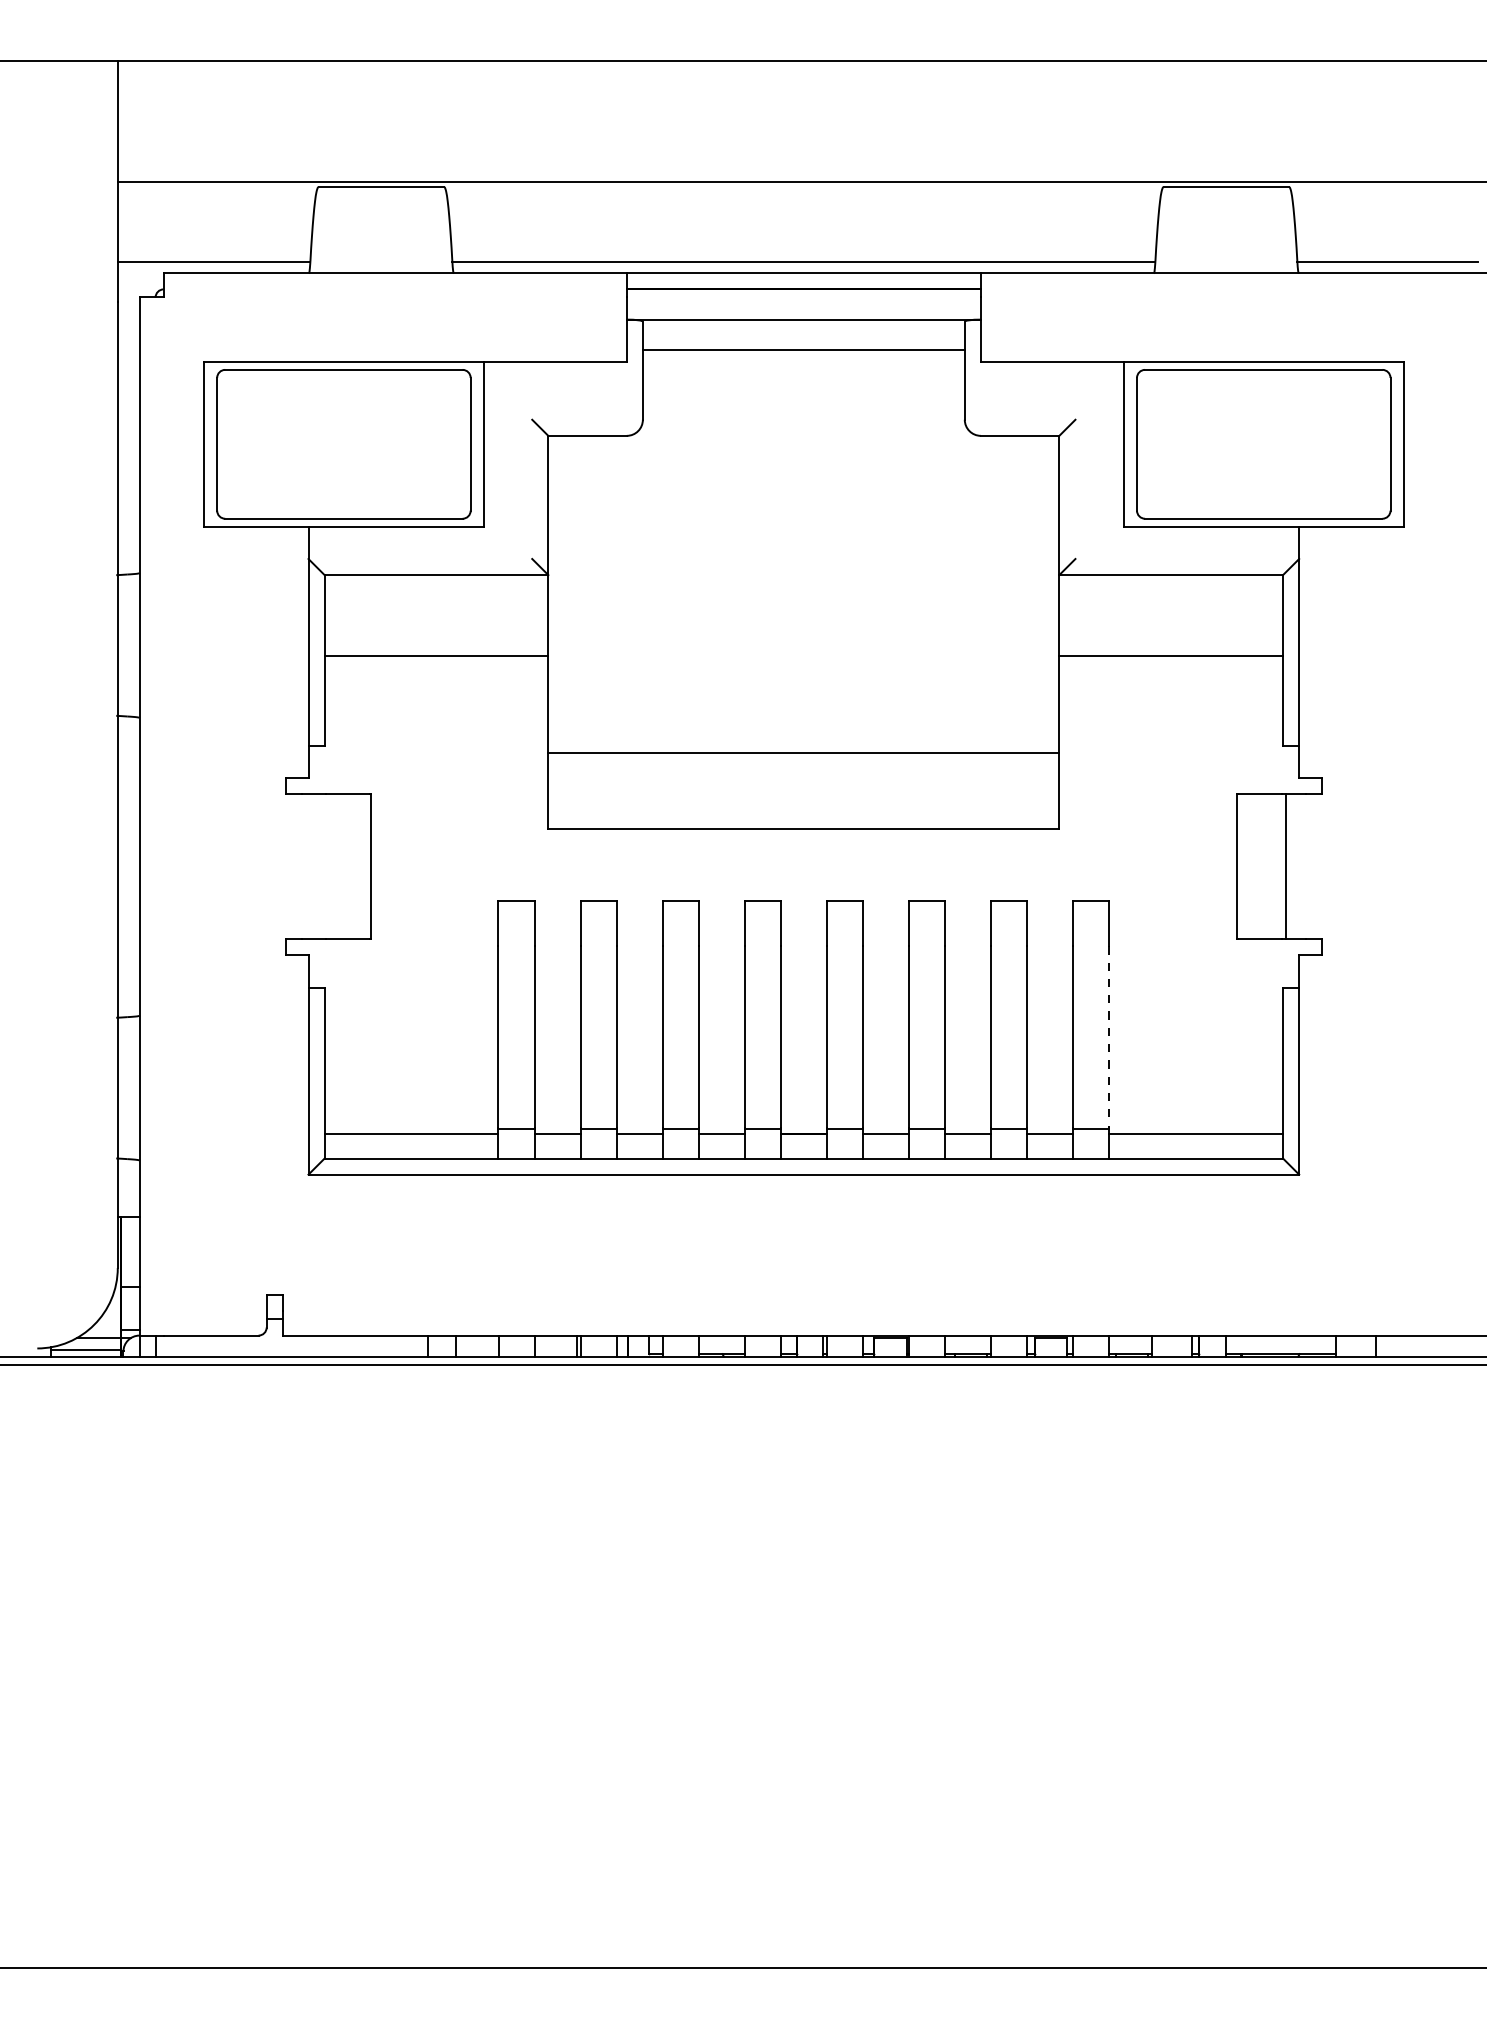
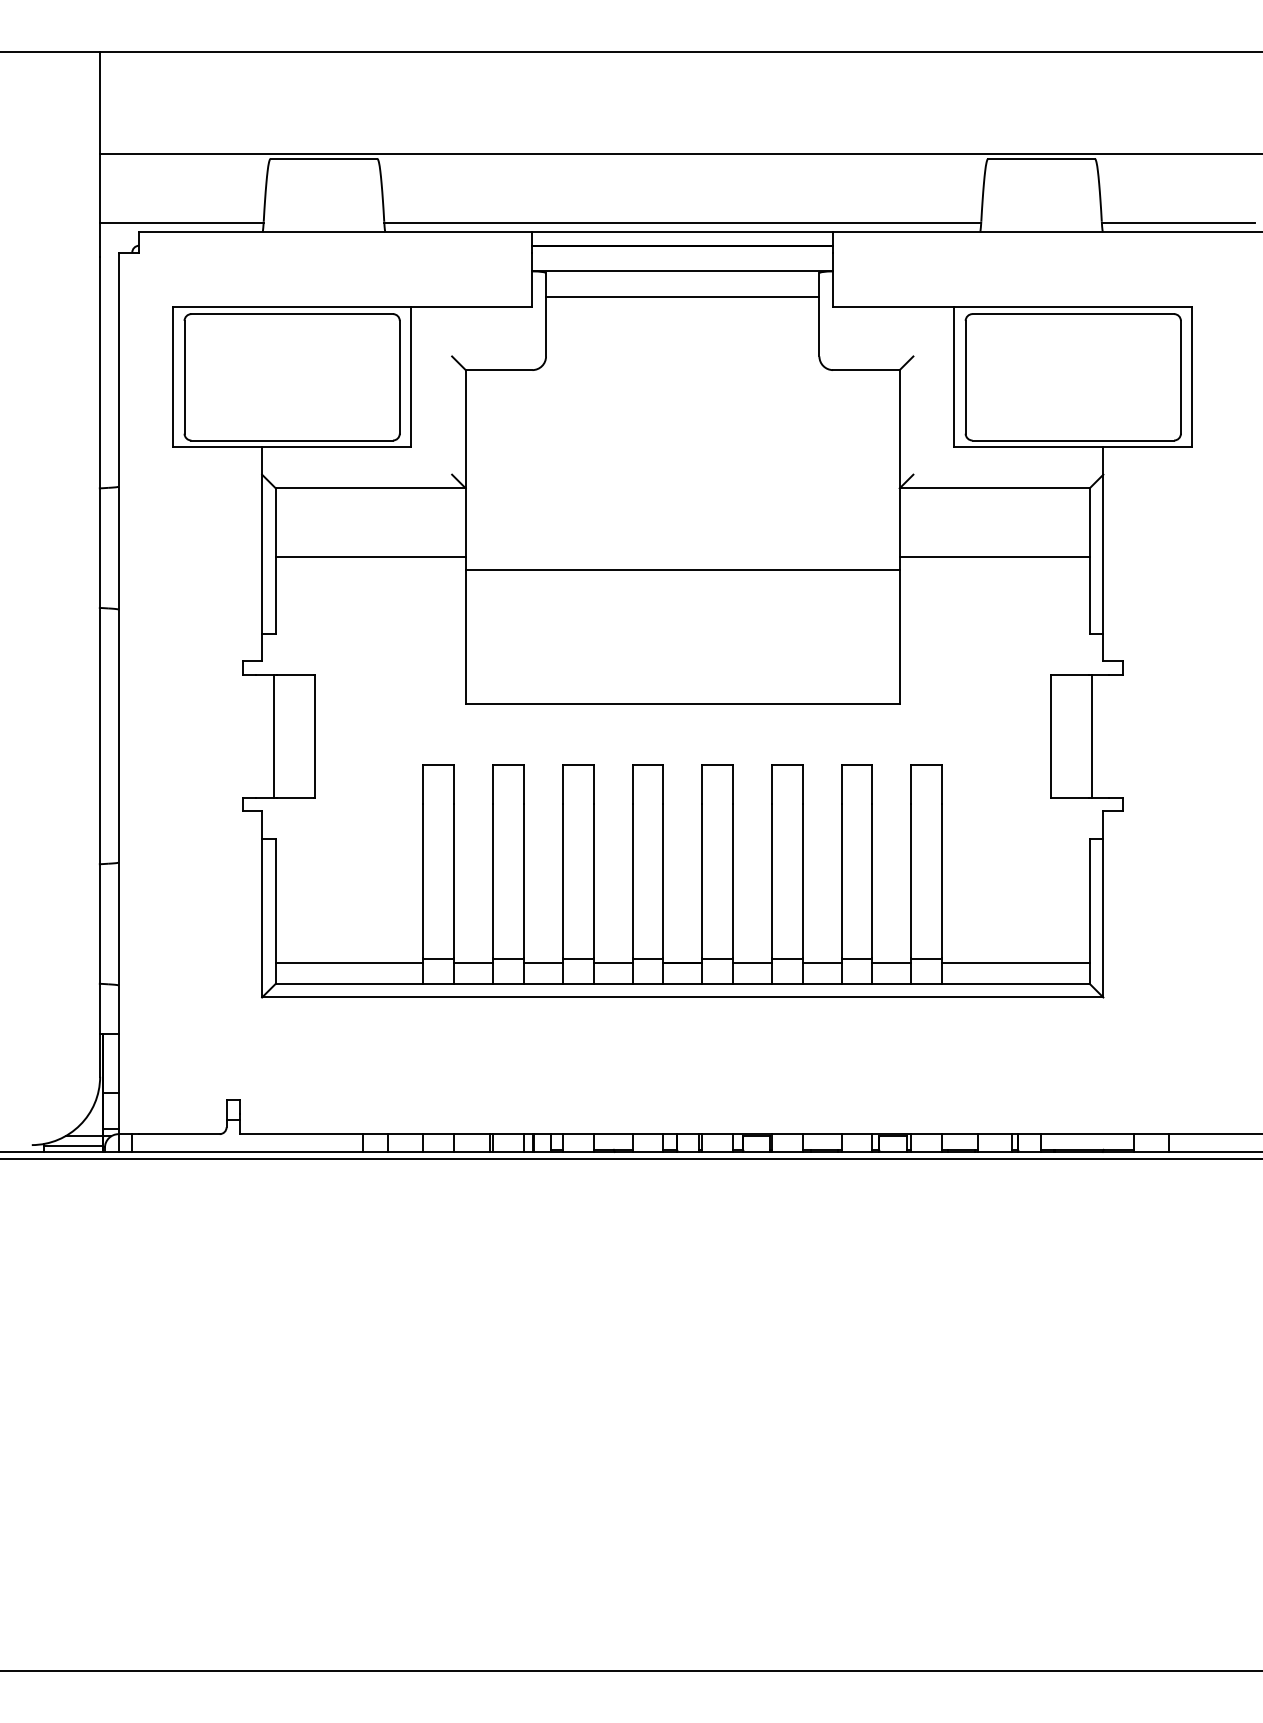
line: (803, 753) -> (682, 570), moved
line: (321, 866) -> (273, 735), added
line: (1109, 1036) -> (942, 880), dashed -> solid

